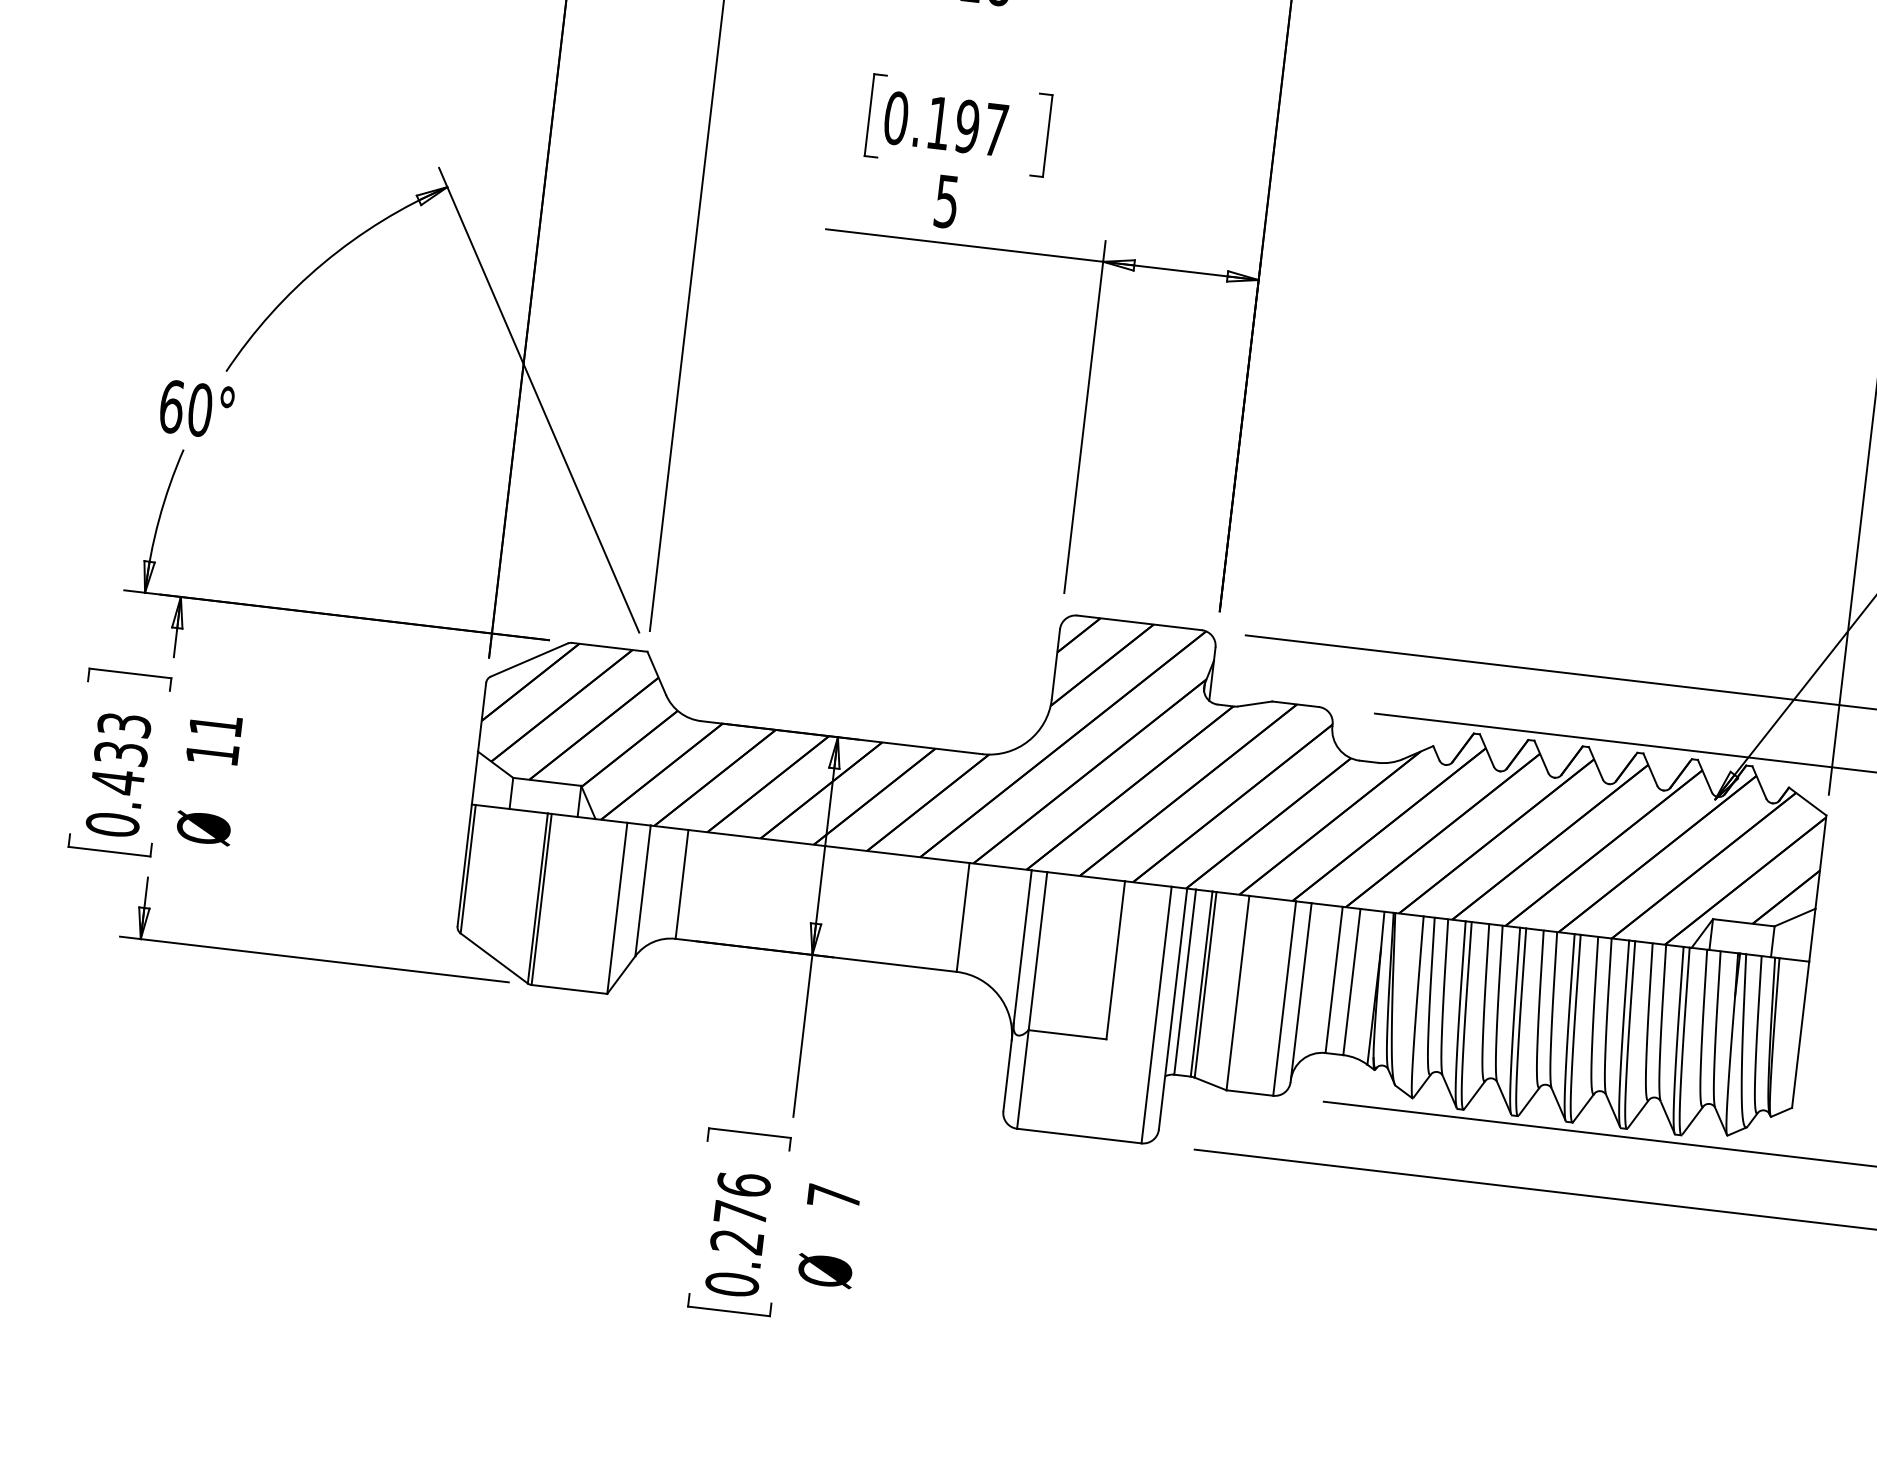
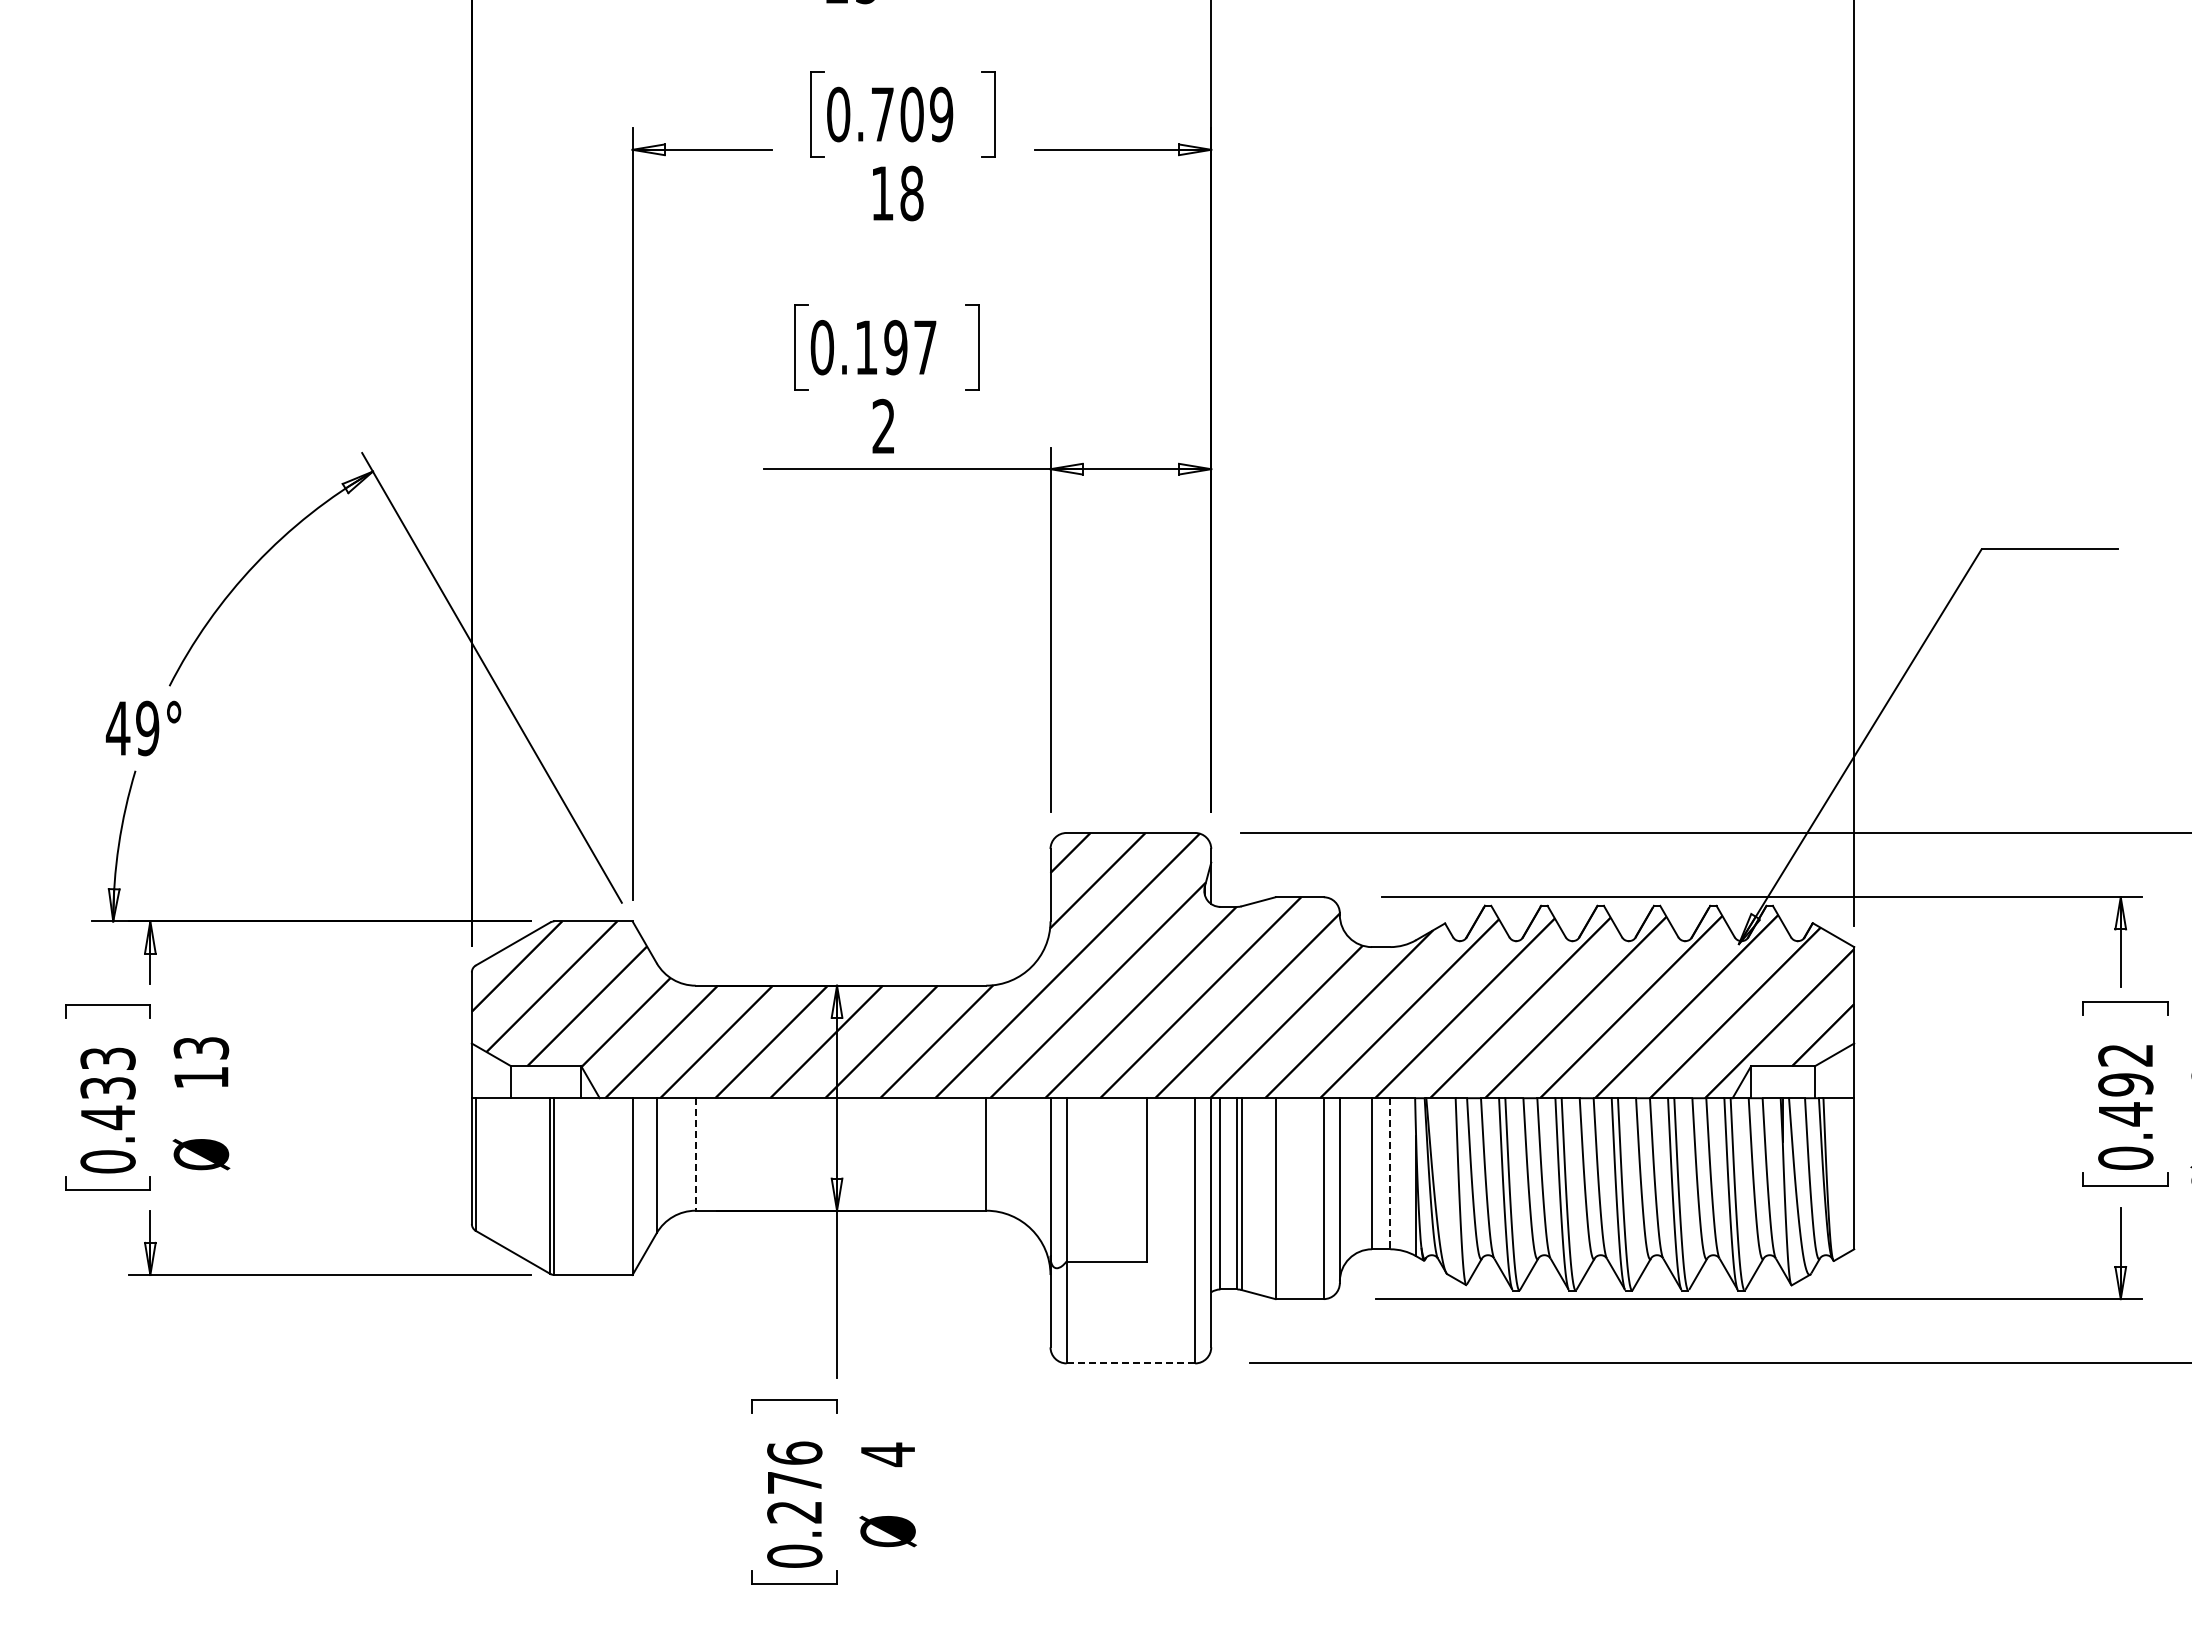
text: (946, 201) -> (883, 426), 5 -> 2
text: (185, 408) -> (132, 728), 60° -> 49°
text: (215, 725) -> (201, 1048), 11 -> 13
line: (681, 884) -> (695, 1154), solid -> dashed
line: (1352, 981) -> (1390, 1173), solid -> dashed
line: (1079, 1136) -> (1131, 1363), solid -> dashed
text: (833, 1196) -> (887, 1454), 7 -> 4

